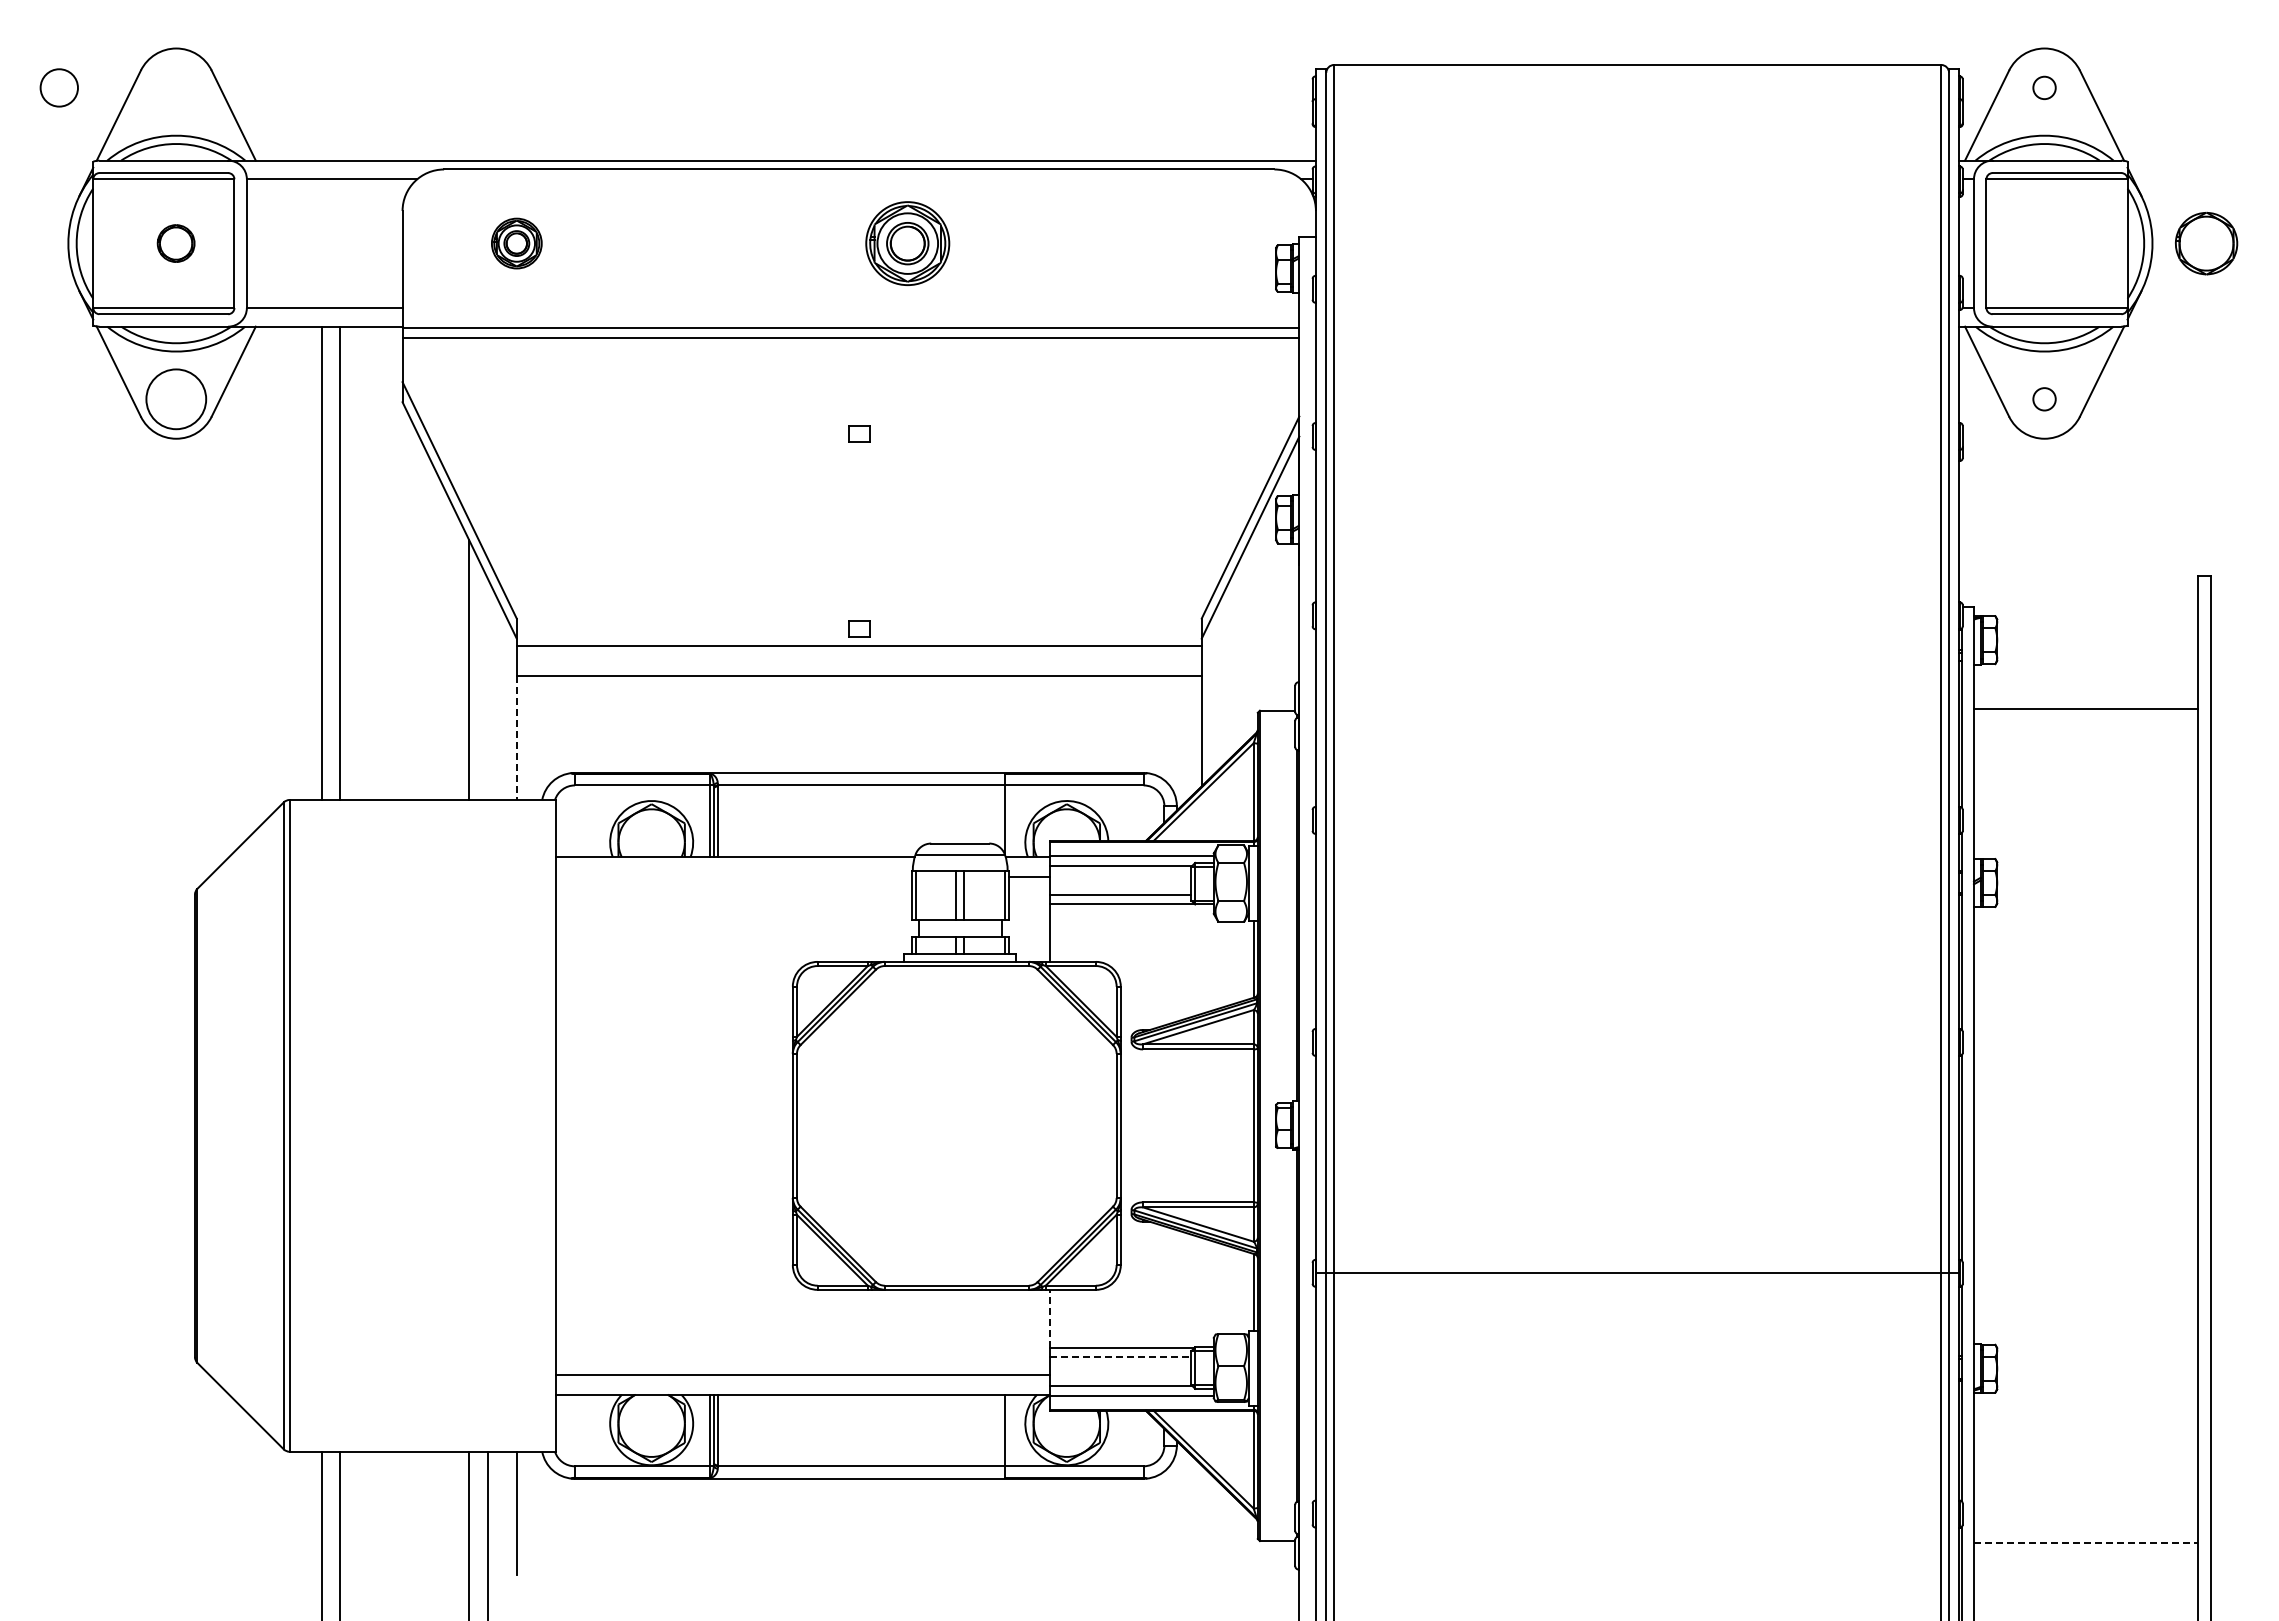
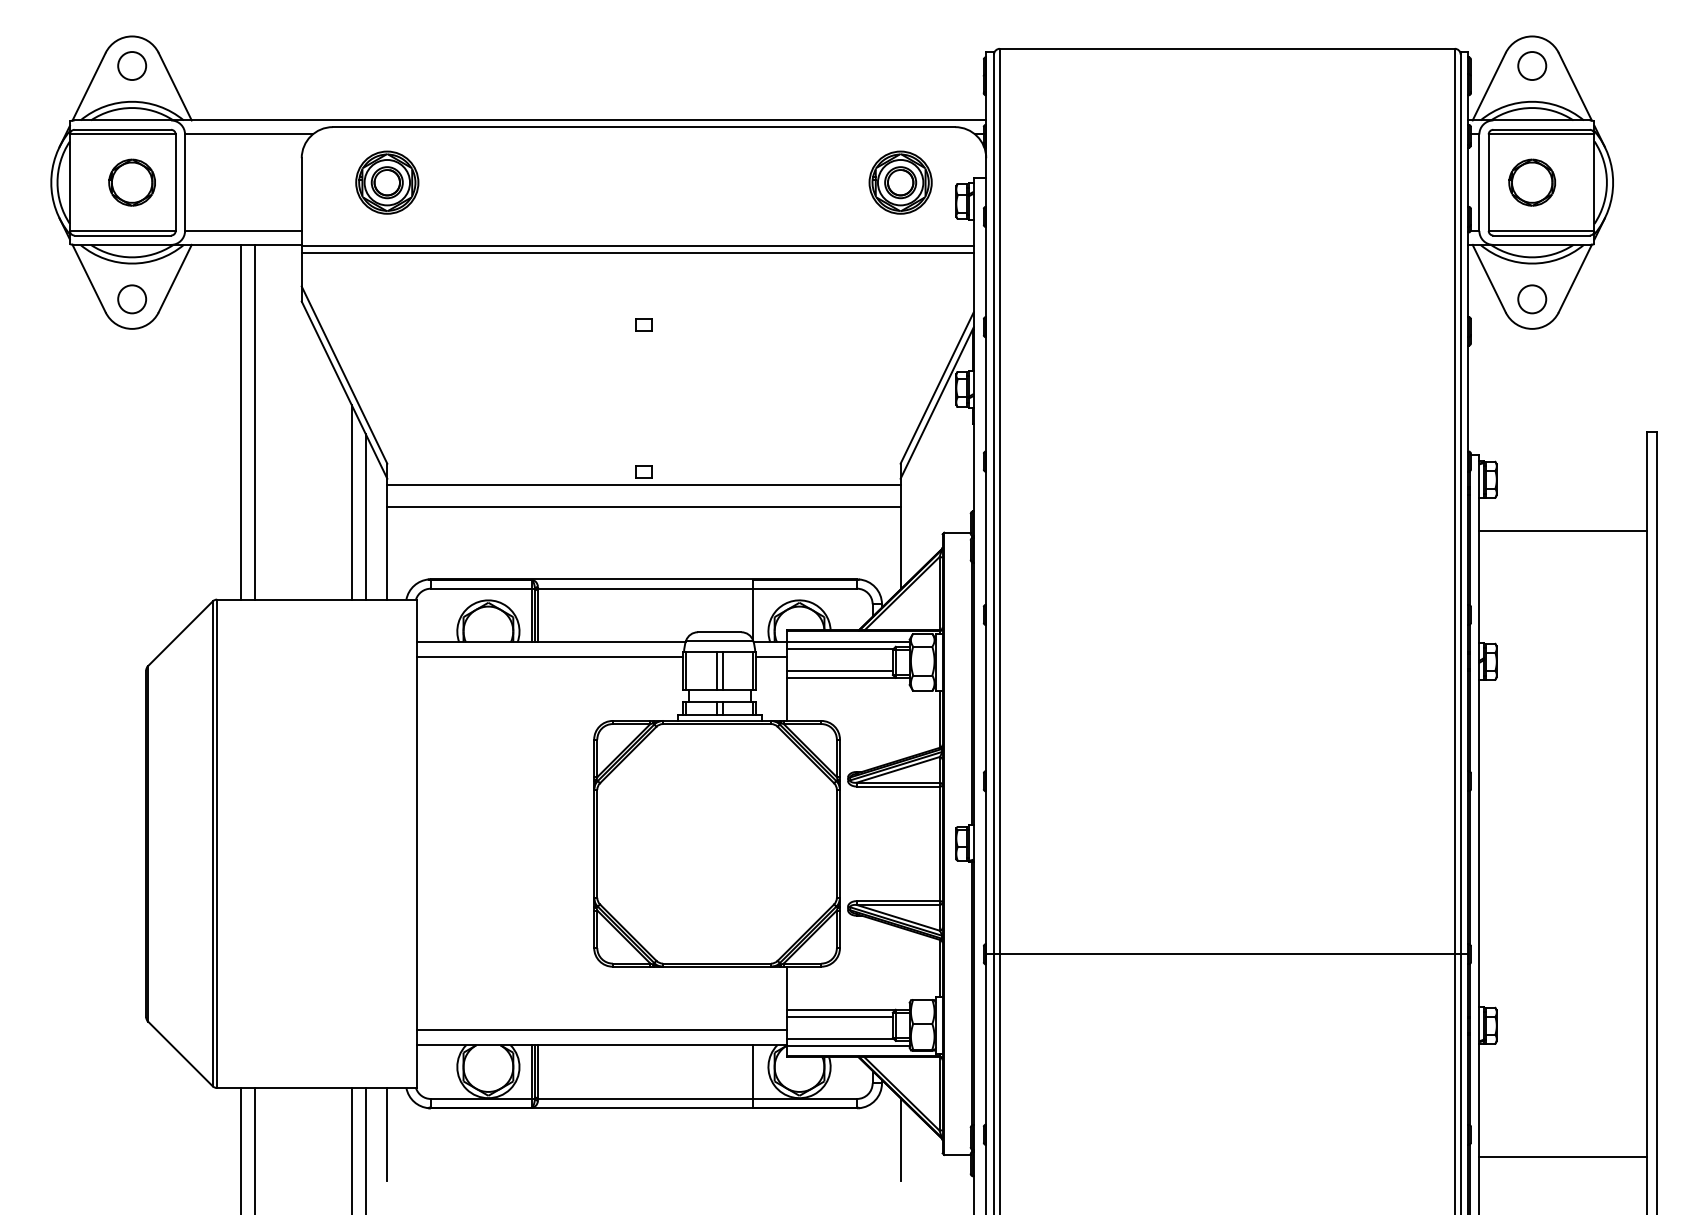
circle: (58, 87) -> (131, 65), moved
circle: (2044, 87) -> (1532, 65), size x1.67
part: (175, 243) -> (131, 182), size x1.67
part: (516, 243) -> (387, 182), size x1.67
part: (907, 243) -> (900, 182), moved
part: (2206, 243) -> (1532, 182), moved
circle: (175, 399) -> (131, 299), size x0.62
circle: (2044, 399) -> (1532, 299), size x1.67
line: (487, 688) -> (365, 516), added
line: (516, 738) -> (387, 553), dashed -> solid
line: (733, 876) -> (549, 656), added
line: (1050, 1318) -> (787, 988), dashed -> solid
line: (1120, 1357) -> (839, 1017), dashed -> solid
line: (1201, 1520) -> (900, 1139), added
line: (2086, 1543) -> (1563, 1156), dashed -> solid

